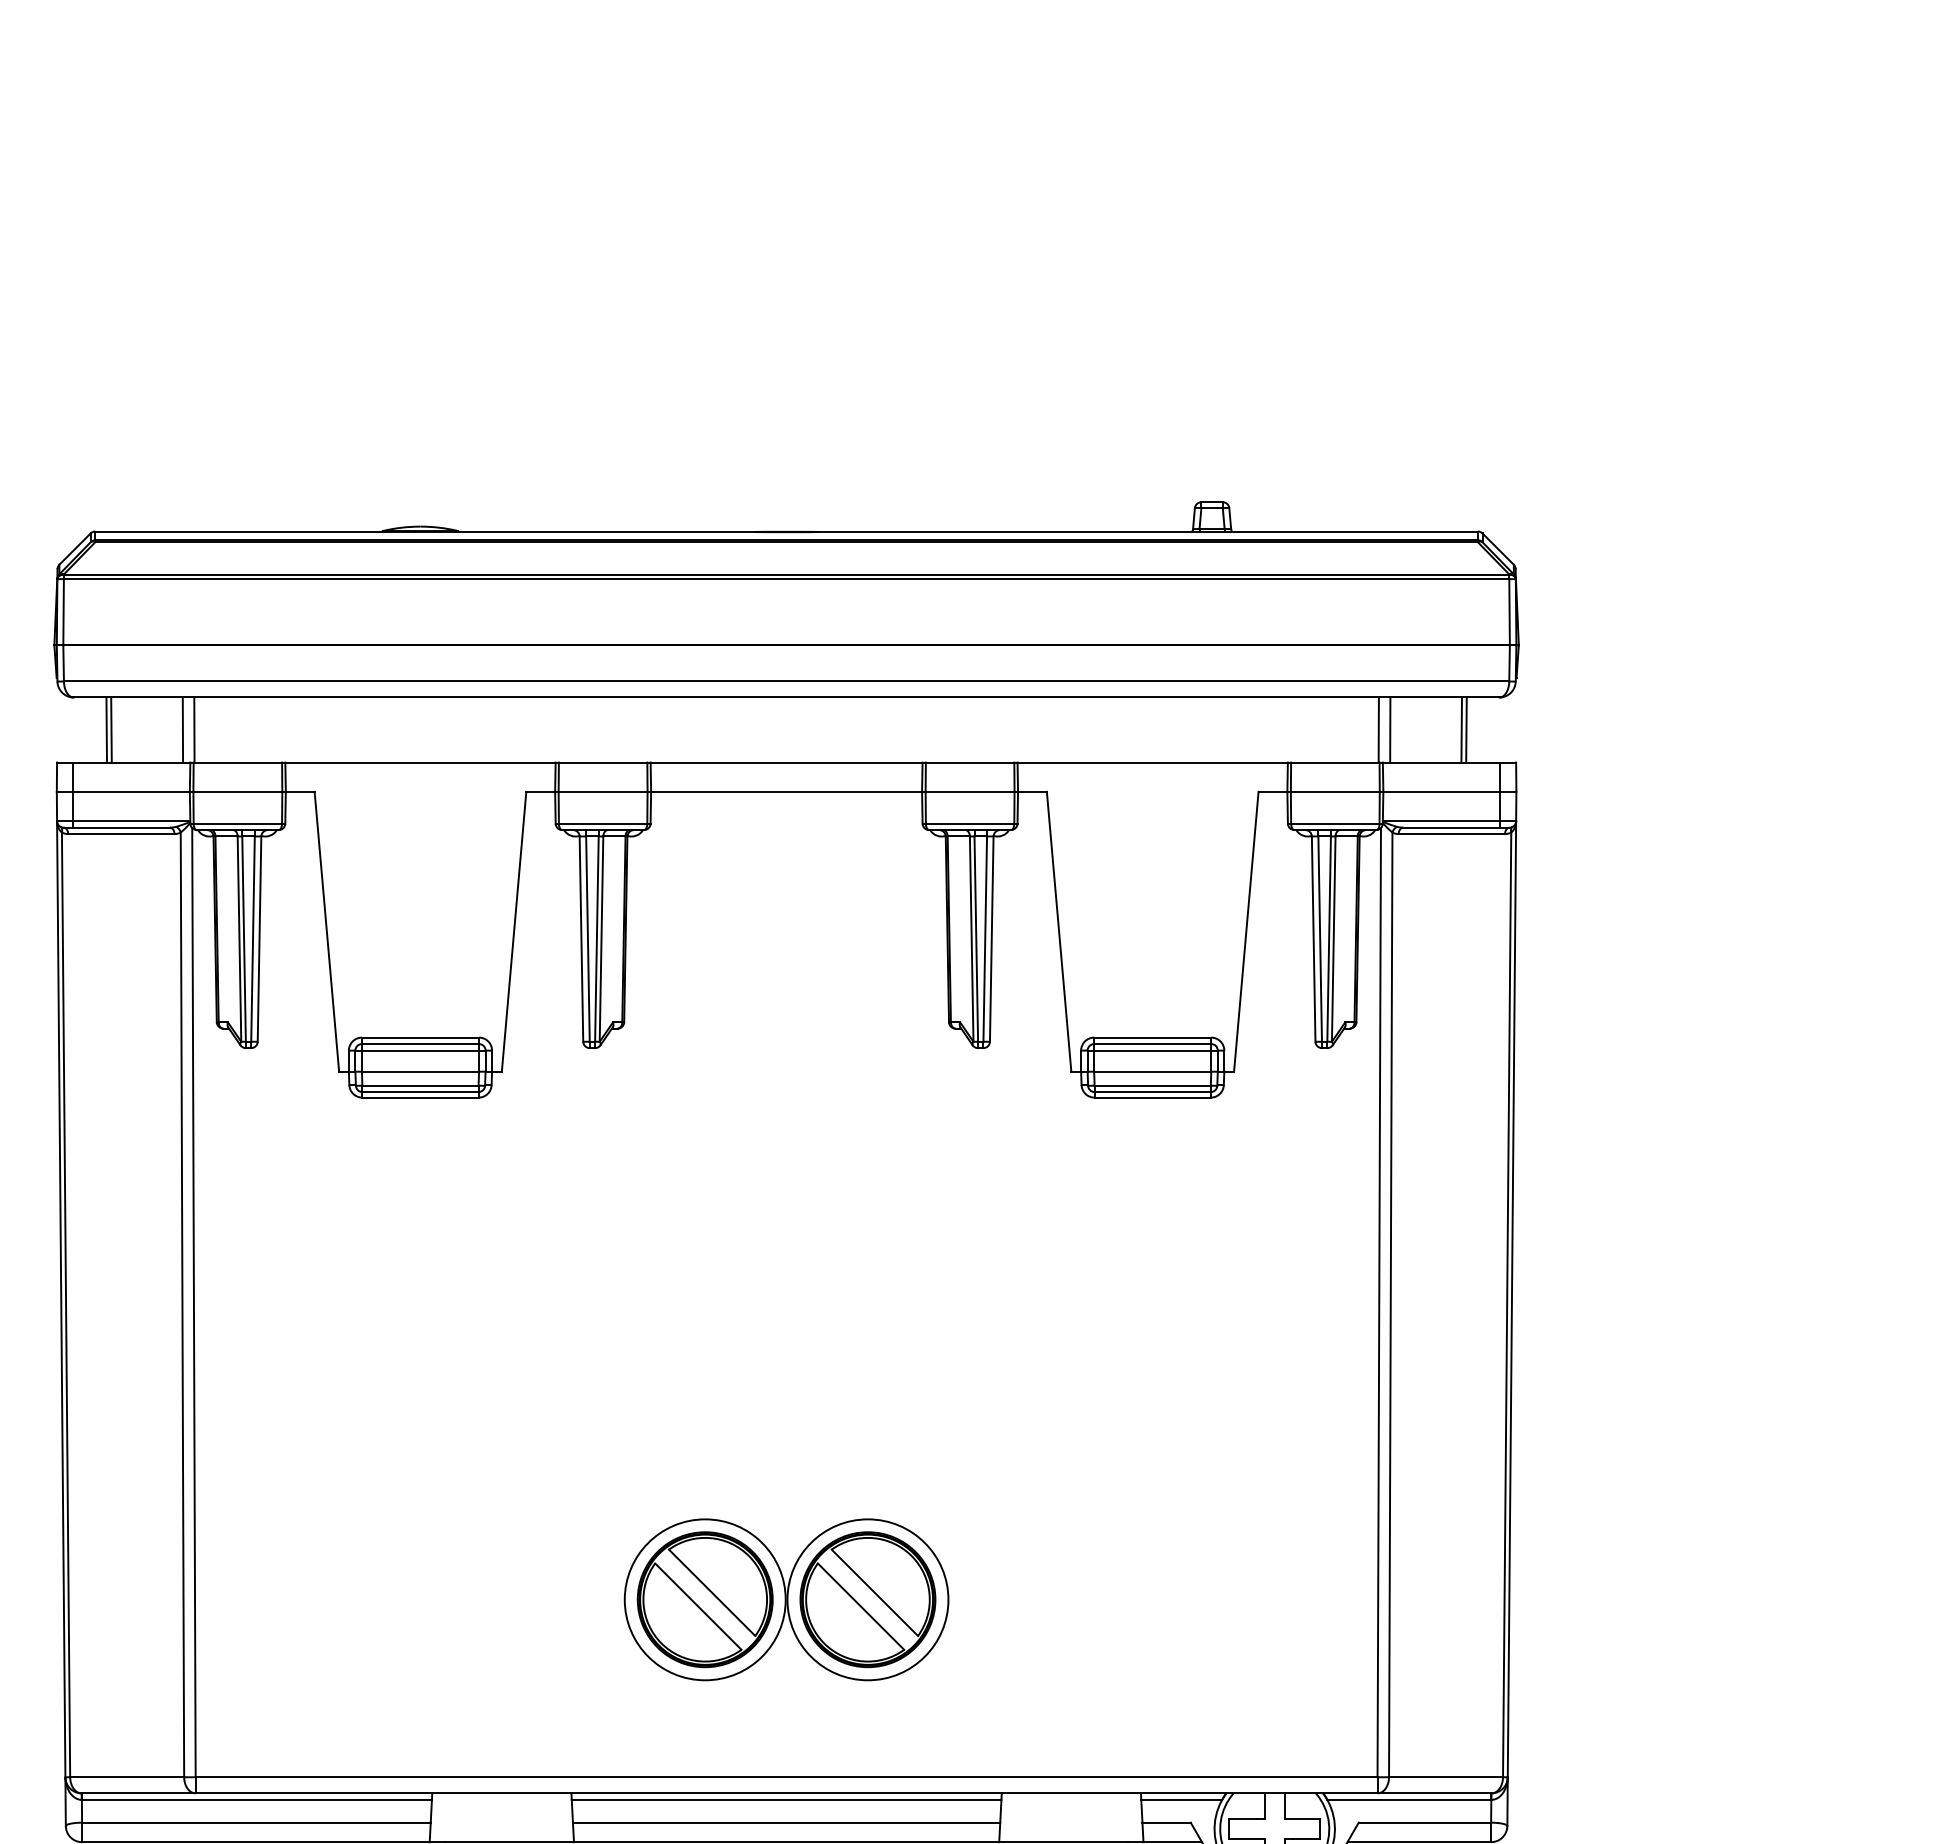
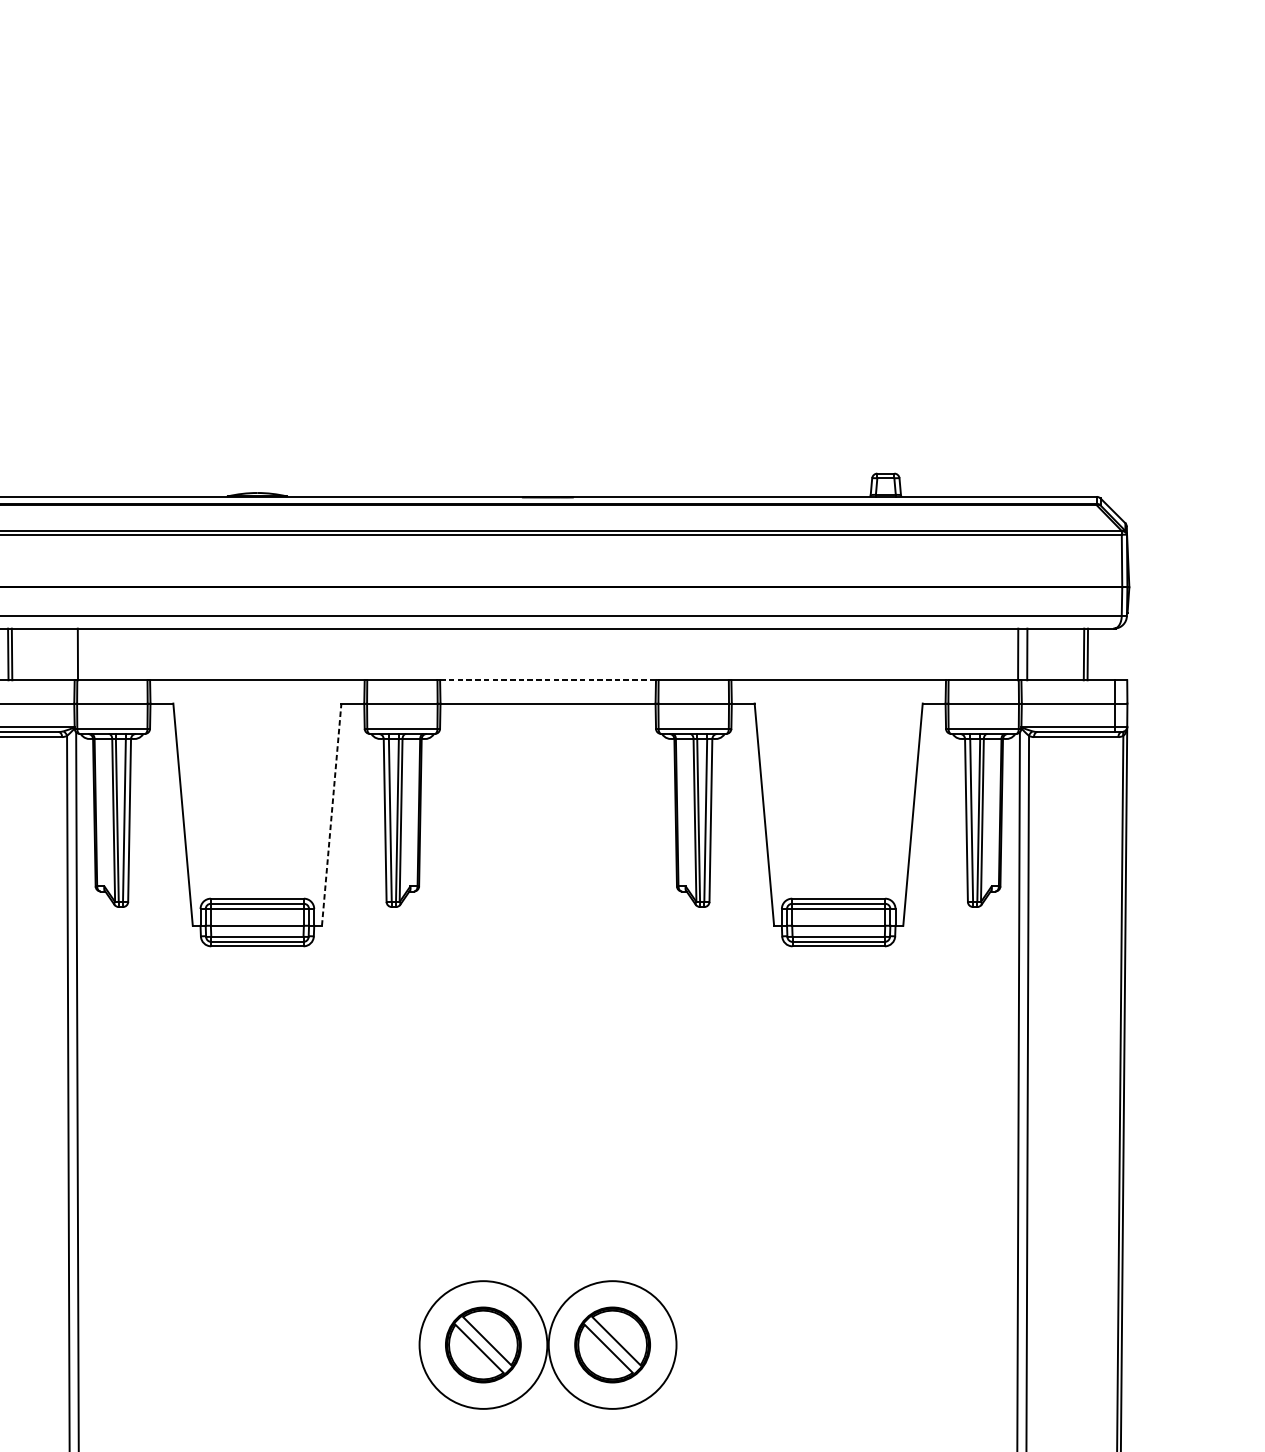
line: (182, 729) -> (68, 654), removed
line: (786, 762) -> (547, 680), solid -> dashed
line: (514, 931) -> (332, 814), solid -> dashed
part: (704, 1599) -> (482, 1344), size x0.7
part: (867, 1599) -> (612, 1344), size x0.7

